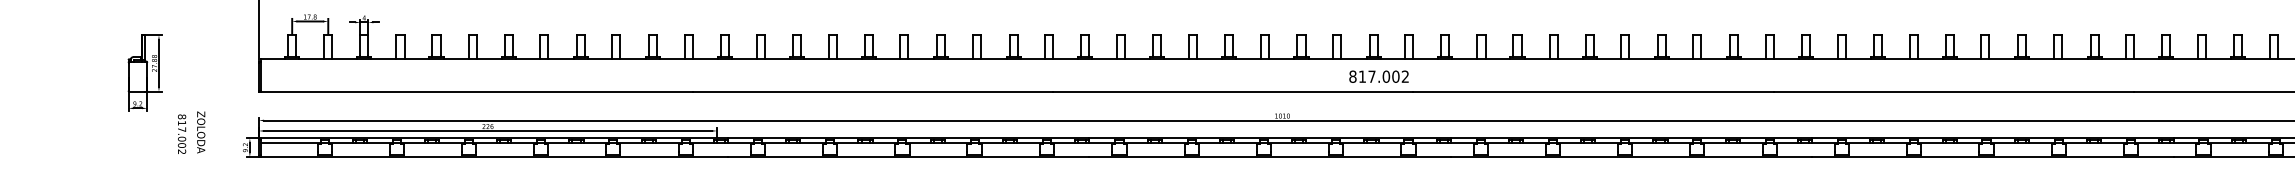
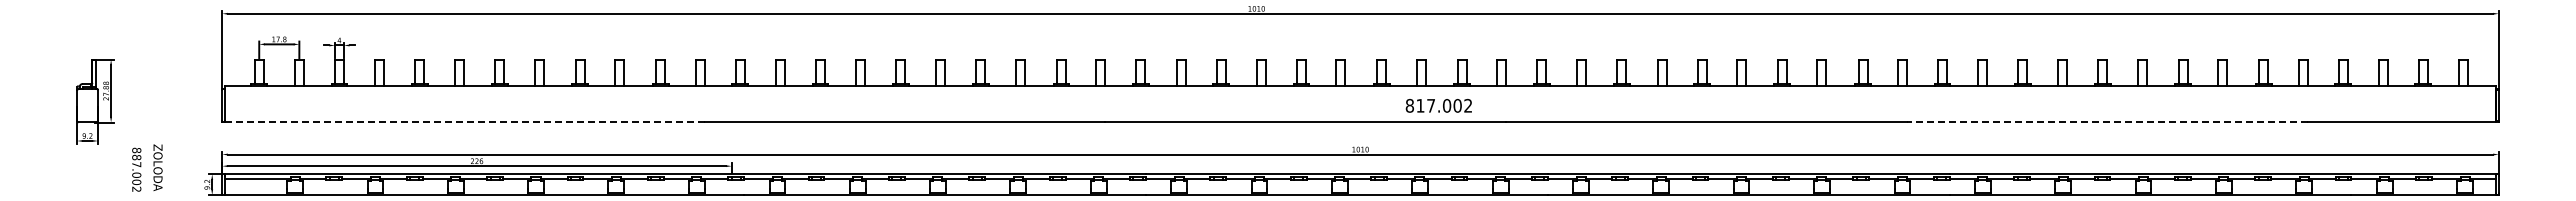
text: (1378, 76) -> (1438, 105), moved
line: (476, 91) -> (464, 122), solid -> dashed
line: (1953, 91) -> (2106, 122), solid -> dashed
text: (181, 123) -> (136, 157), 817.002 -> 887.002

